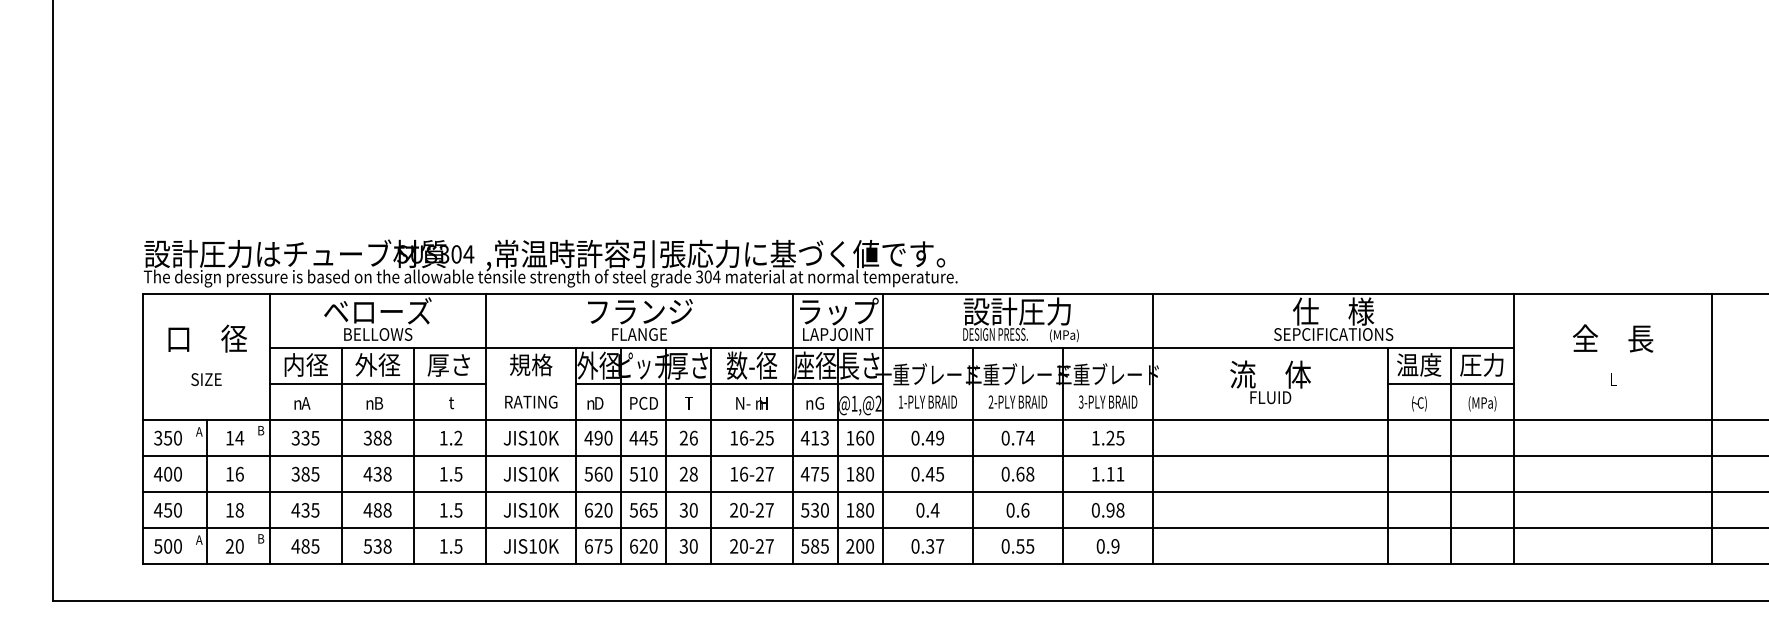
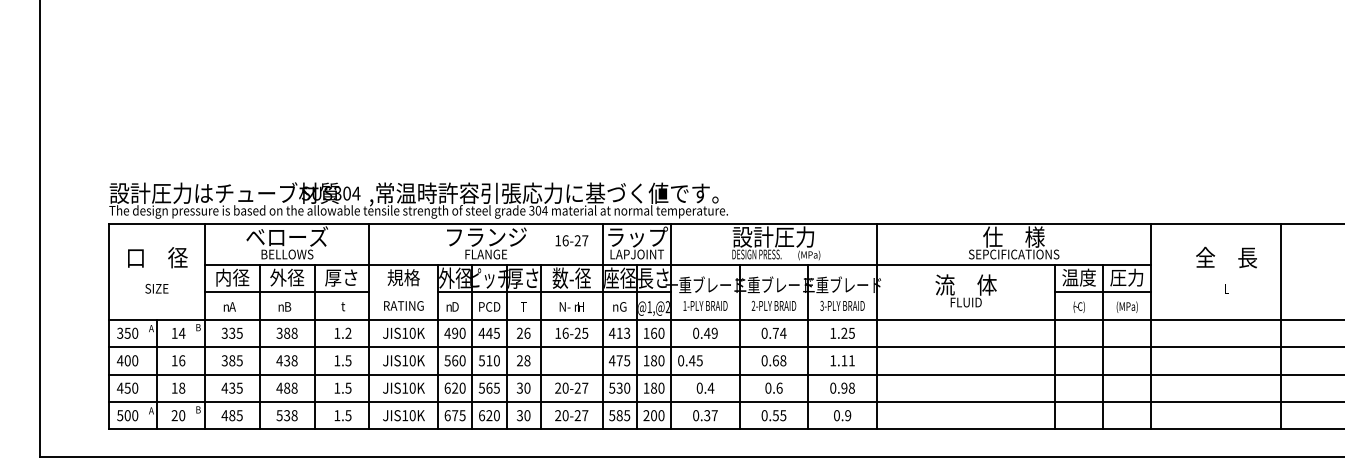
line: (1712, 429) -> (1281, 326), moved
text: (751, 473) -> (571, 240), moved
text: (927, 473) -> (690, 360), moved

